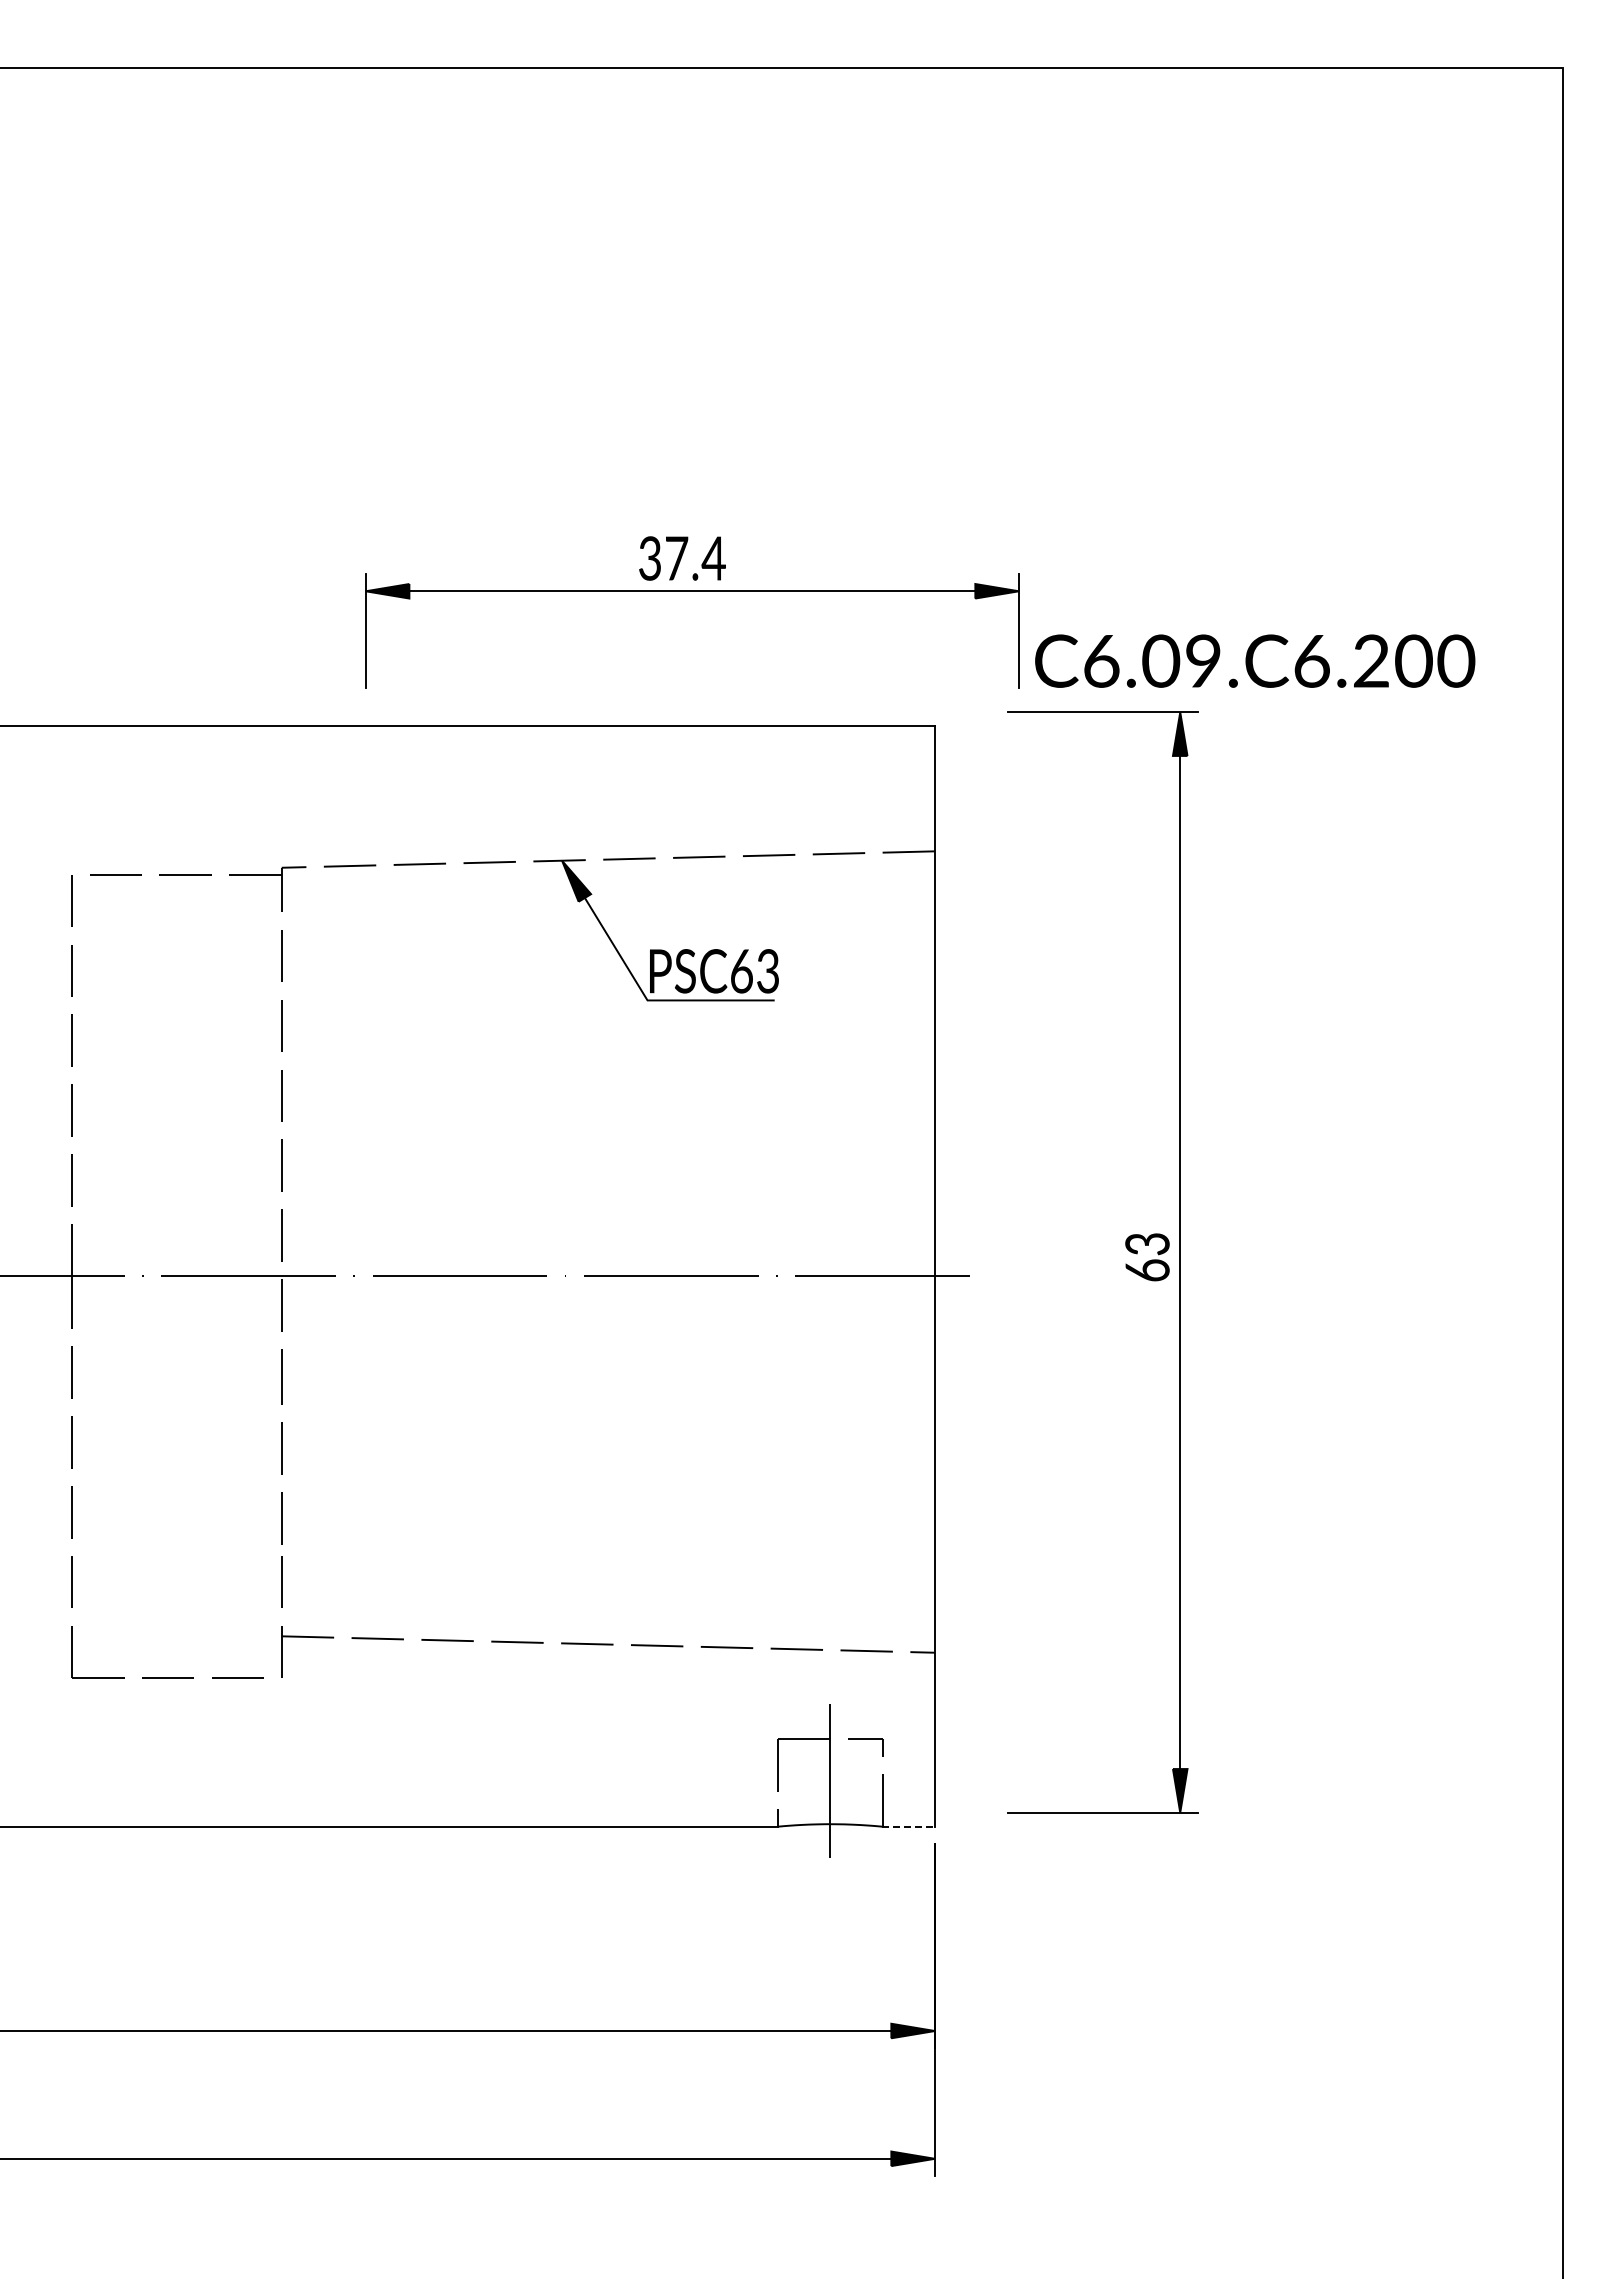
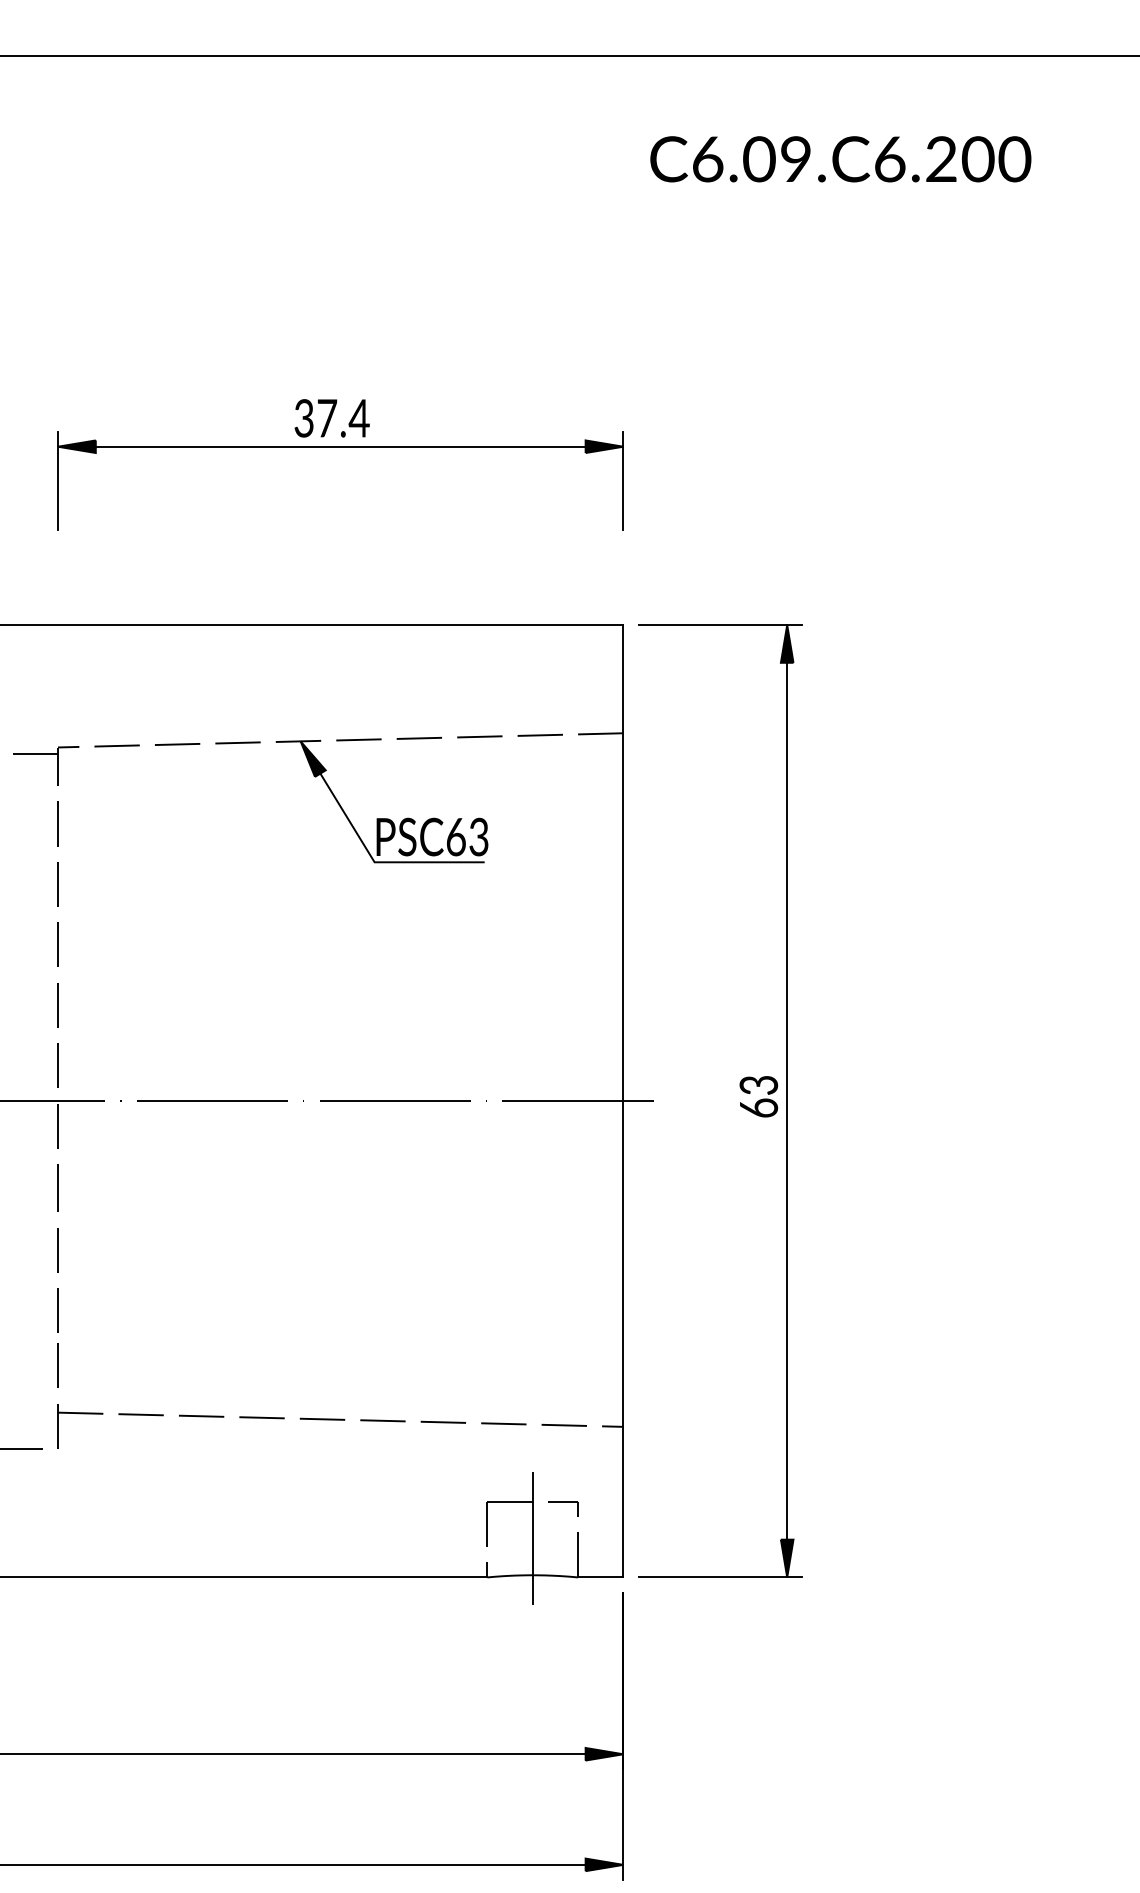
part: (692, 591) -> (340, 446), moved
text: (1255, 660) -> (841, 158), moved
part: (1125, 1263) -> (739, 1102), moved
line: (908, 1826) -> (600, 1577), dashed -> solid

